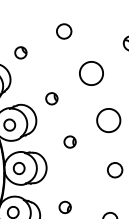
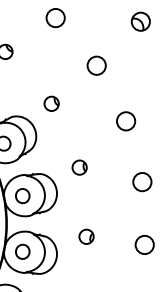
circle: (91, 73) -> (96, 65), size x0.62
circle: (109, 120) -> (126, 121), size x0.62
part: (70, 141) -> (79, 167), moved

